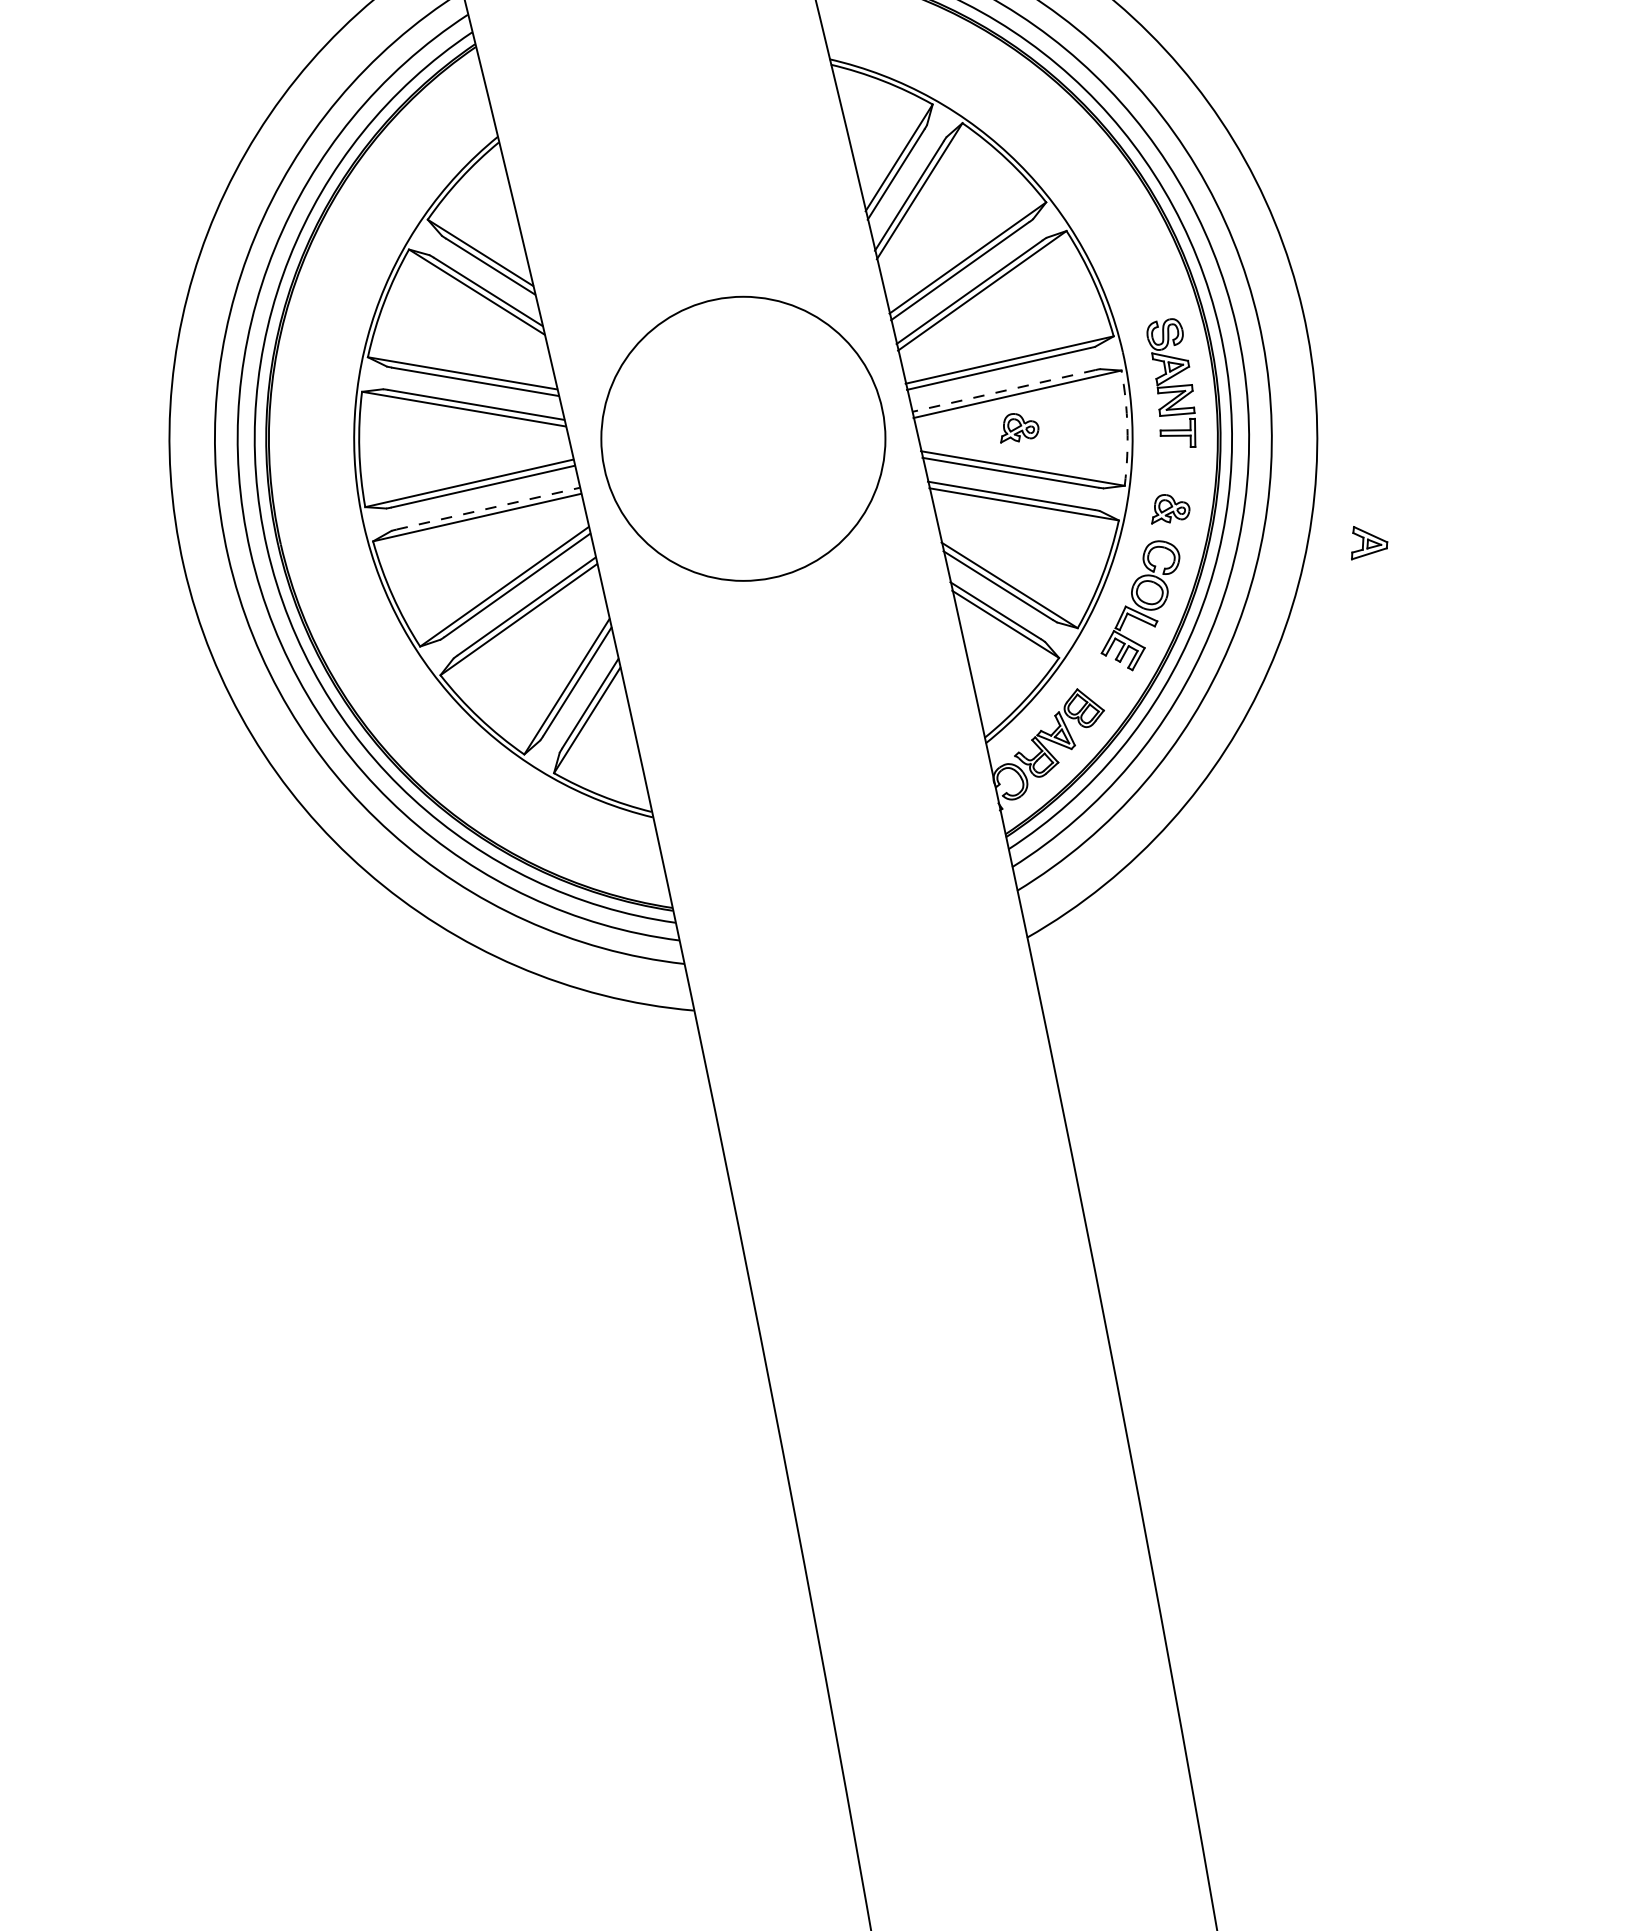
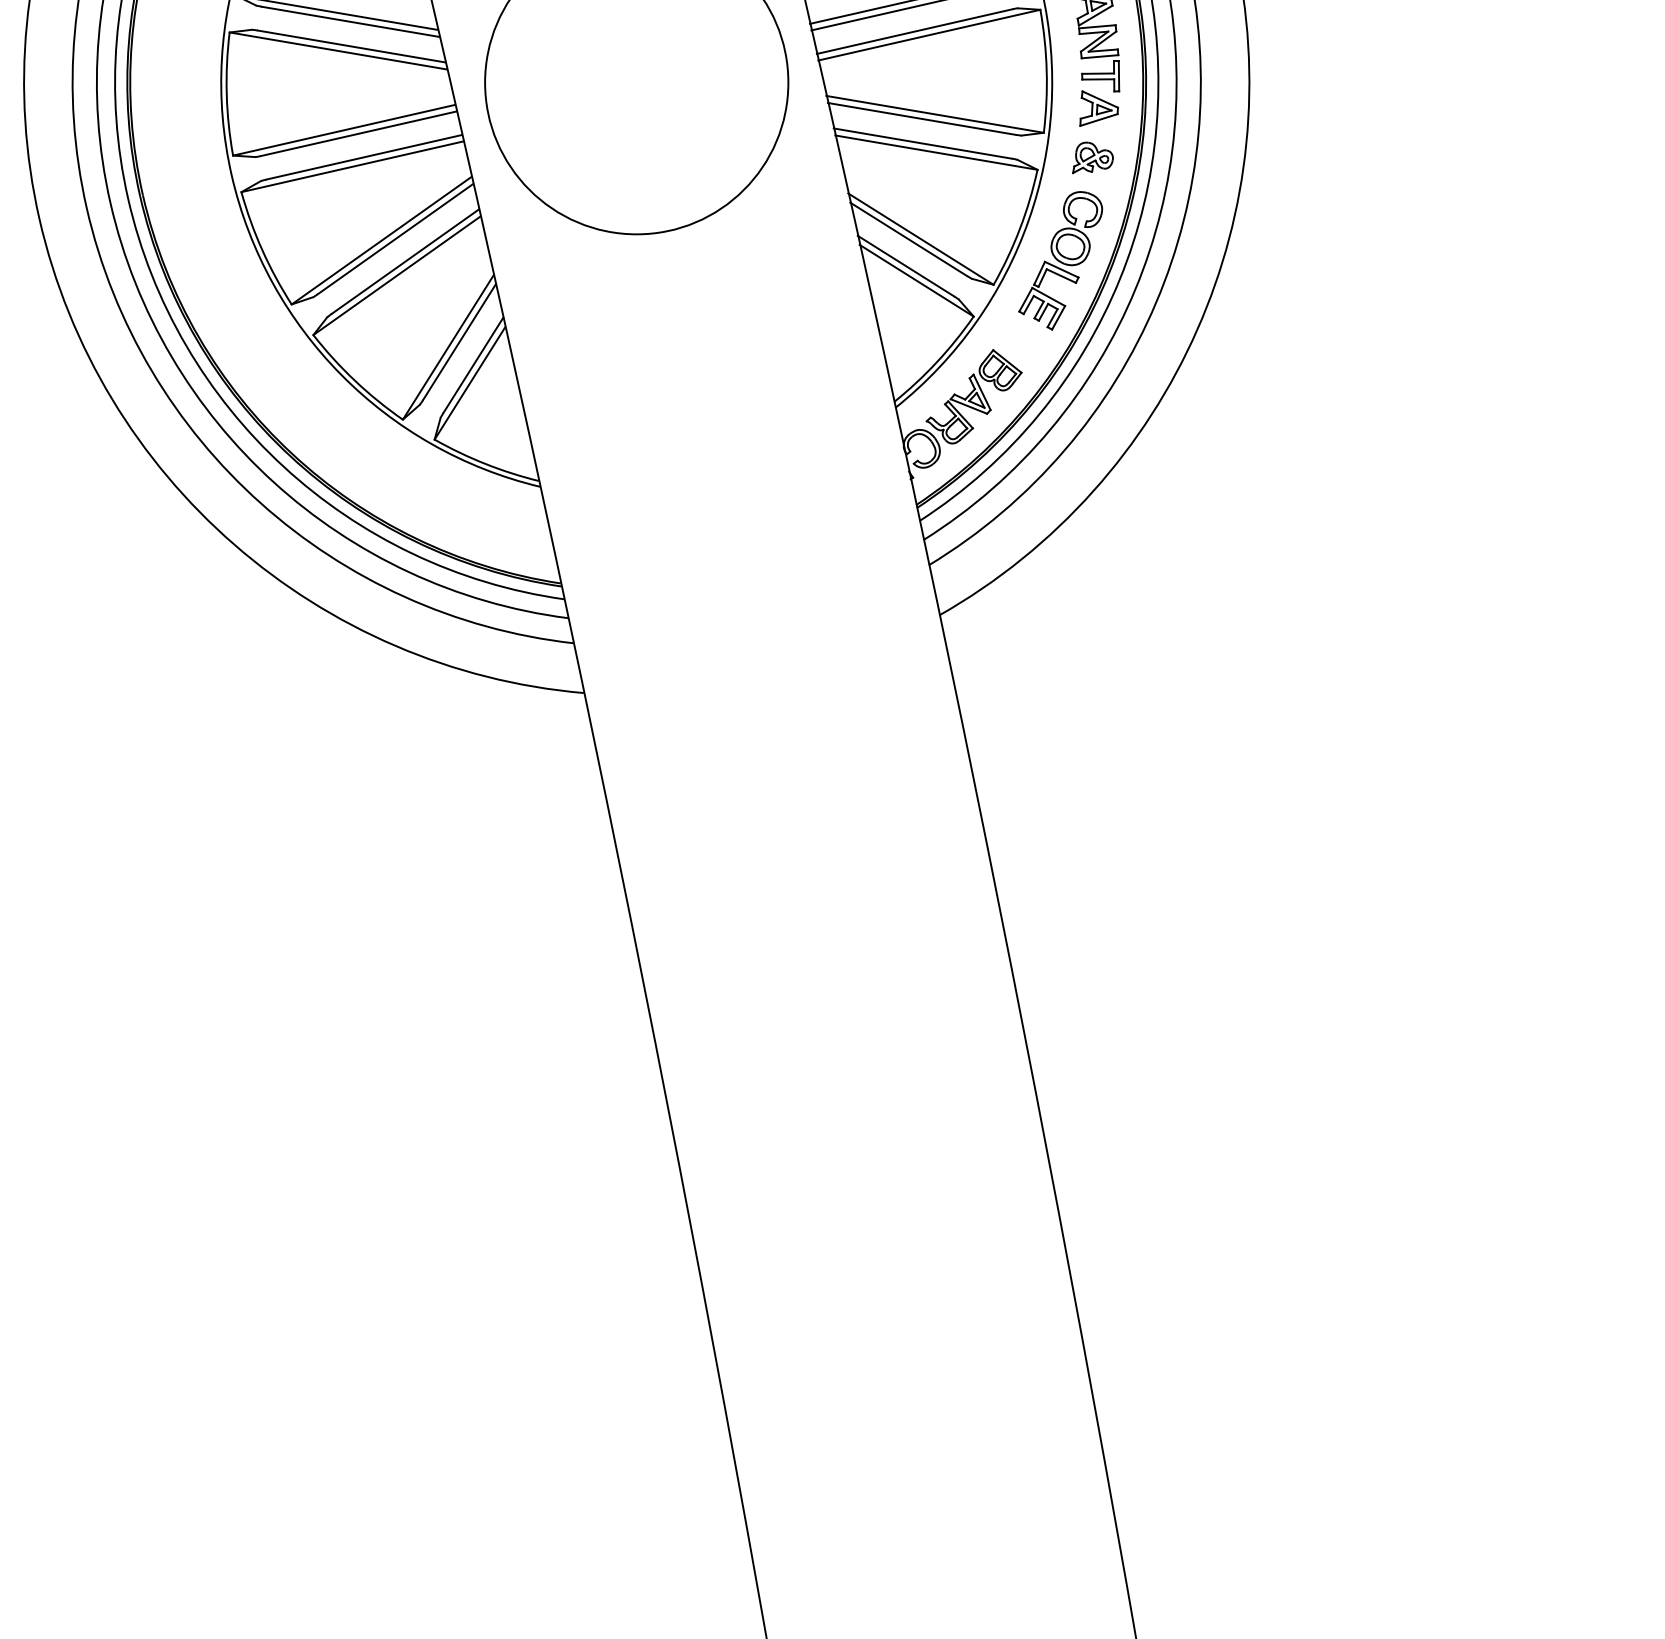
line: (1003, 391) -> (914, 32), dashed -> solid
part: (1019, 428) -> (931, 71), removed
arc: (1127, 428) -> (1046, 71), dashed -> solid
line: (488, 508) -> (364, 157), dashed -> solid
part: (1369, 543) -> (1099, 109), moved

